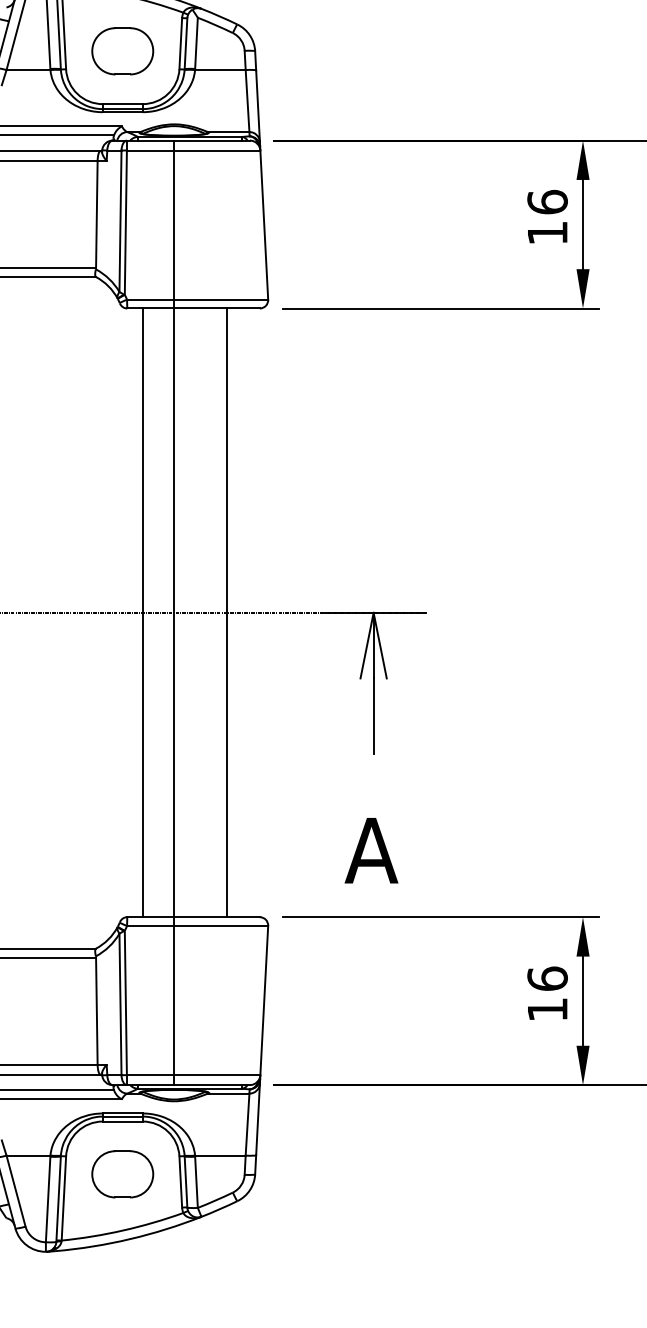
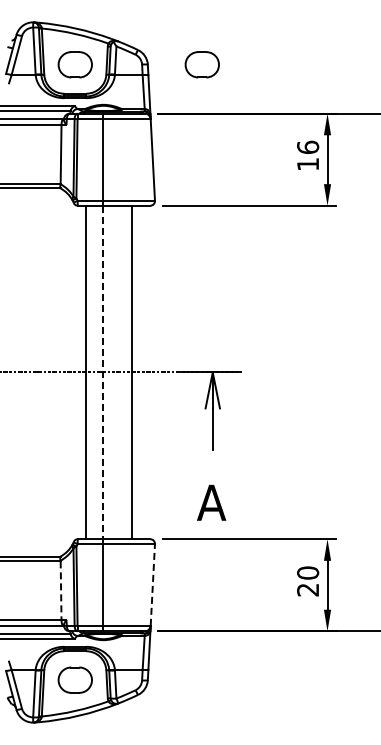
part: (353, 50) -> (201, 64), added
line: (174, 612) -> (103, 372), solid -> dashed
text: (546, 994) -> (307, 581), 16 -> 20
line: (263, 999) -> (152, 584), solid -> dashed
line: (97, 1012) -> (61, 591), solid -> dashed

